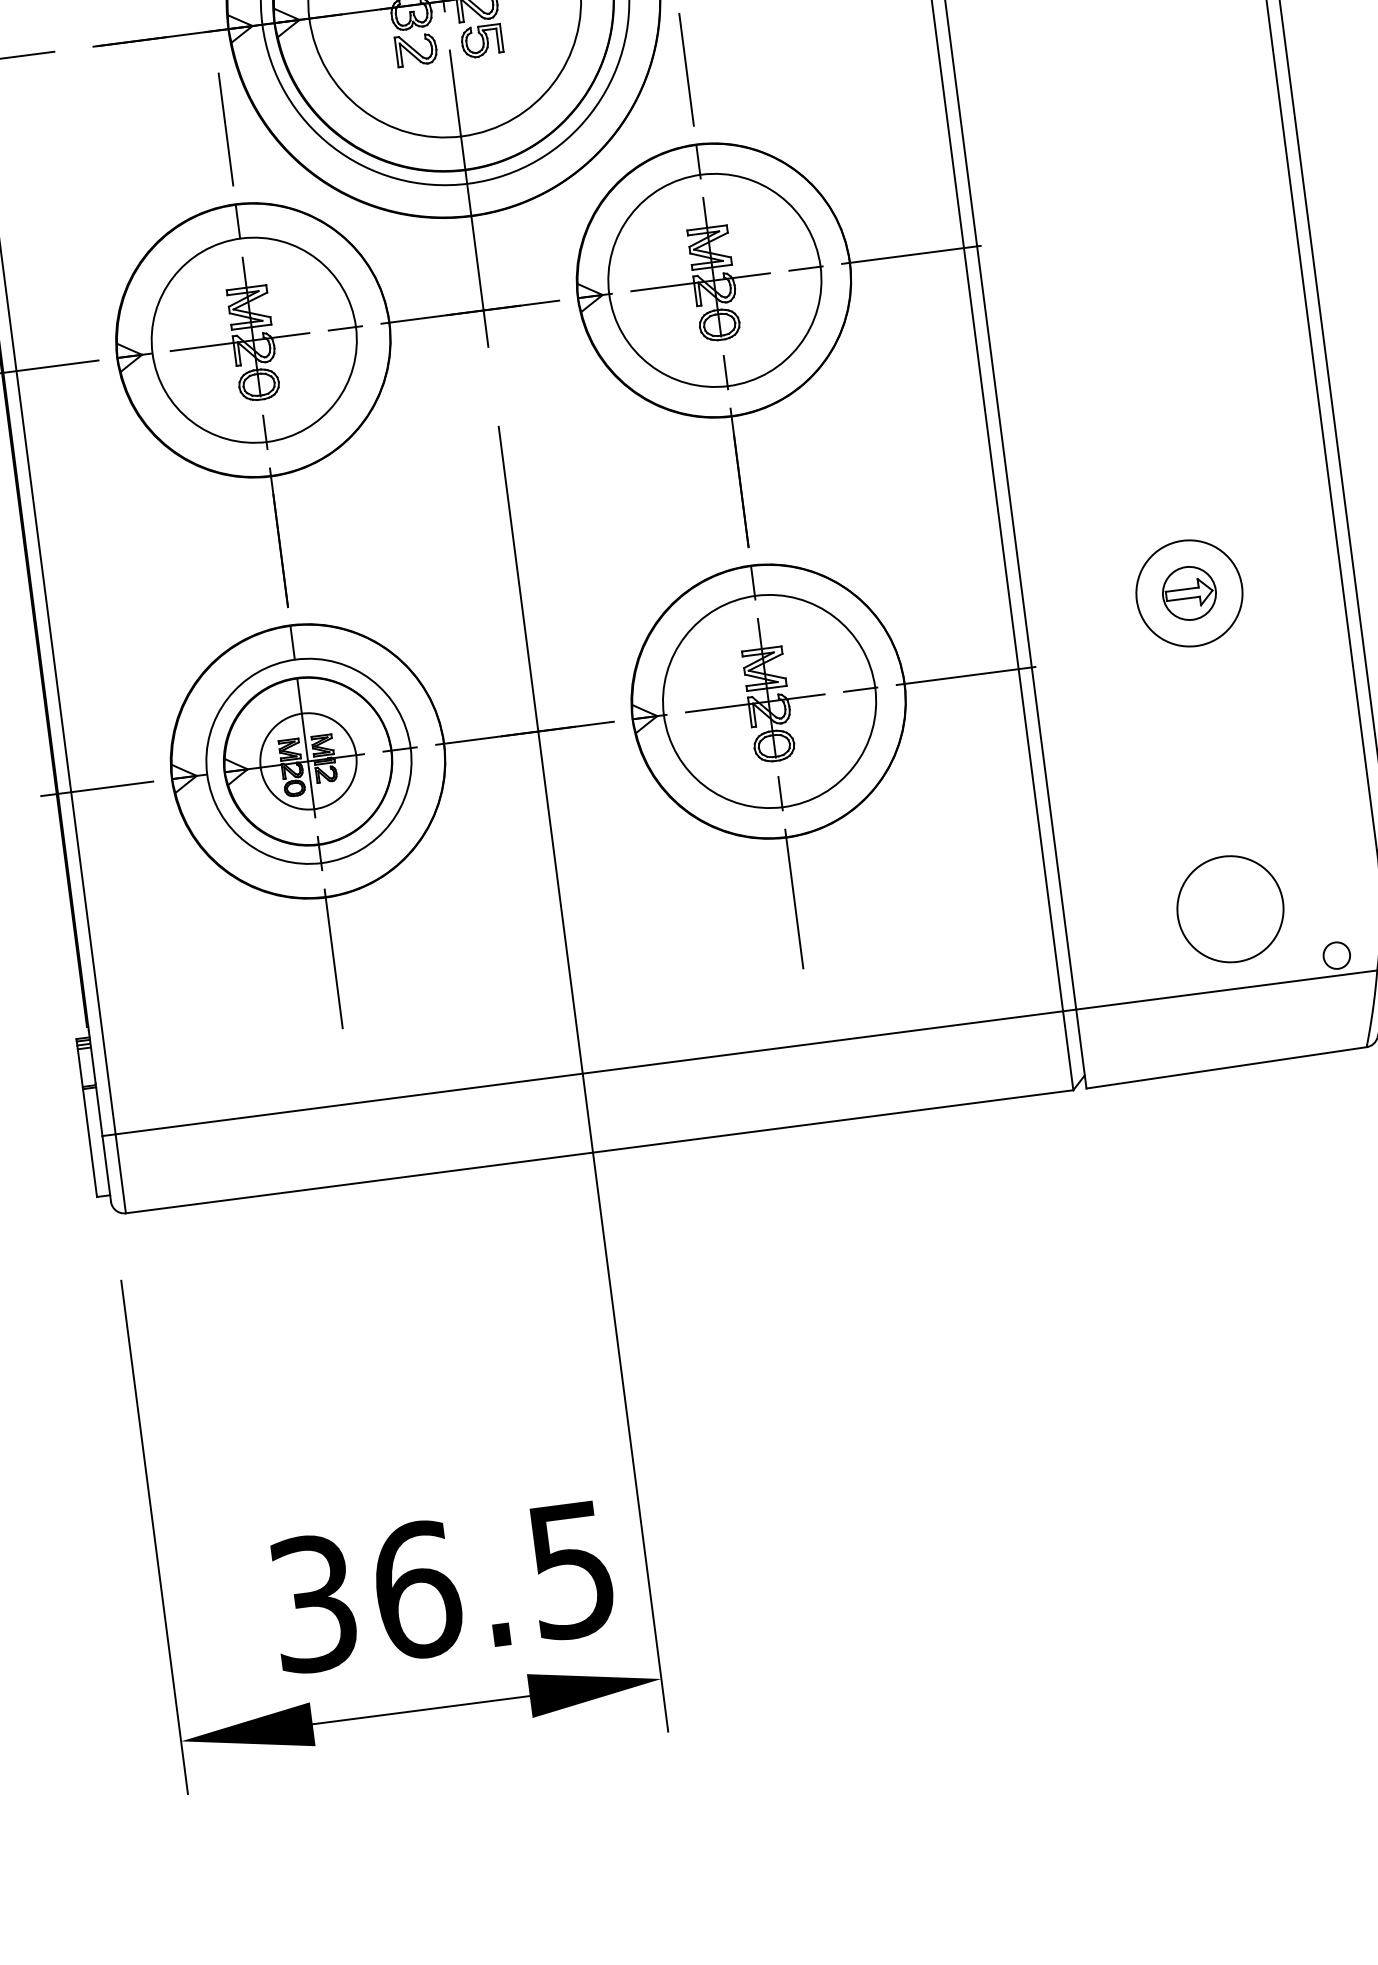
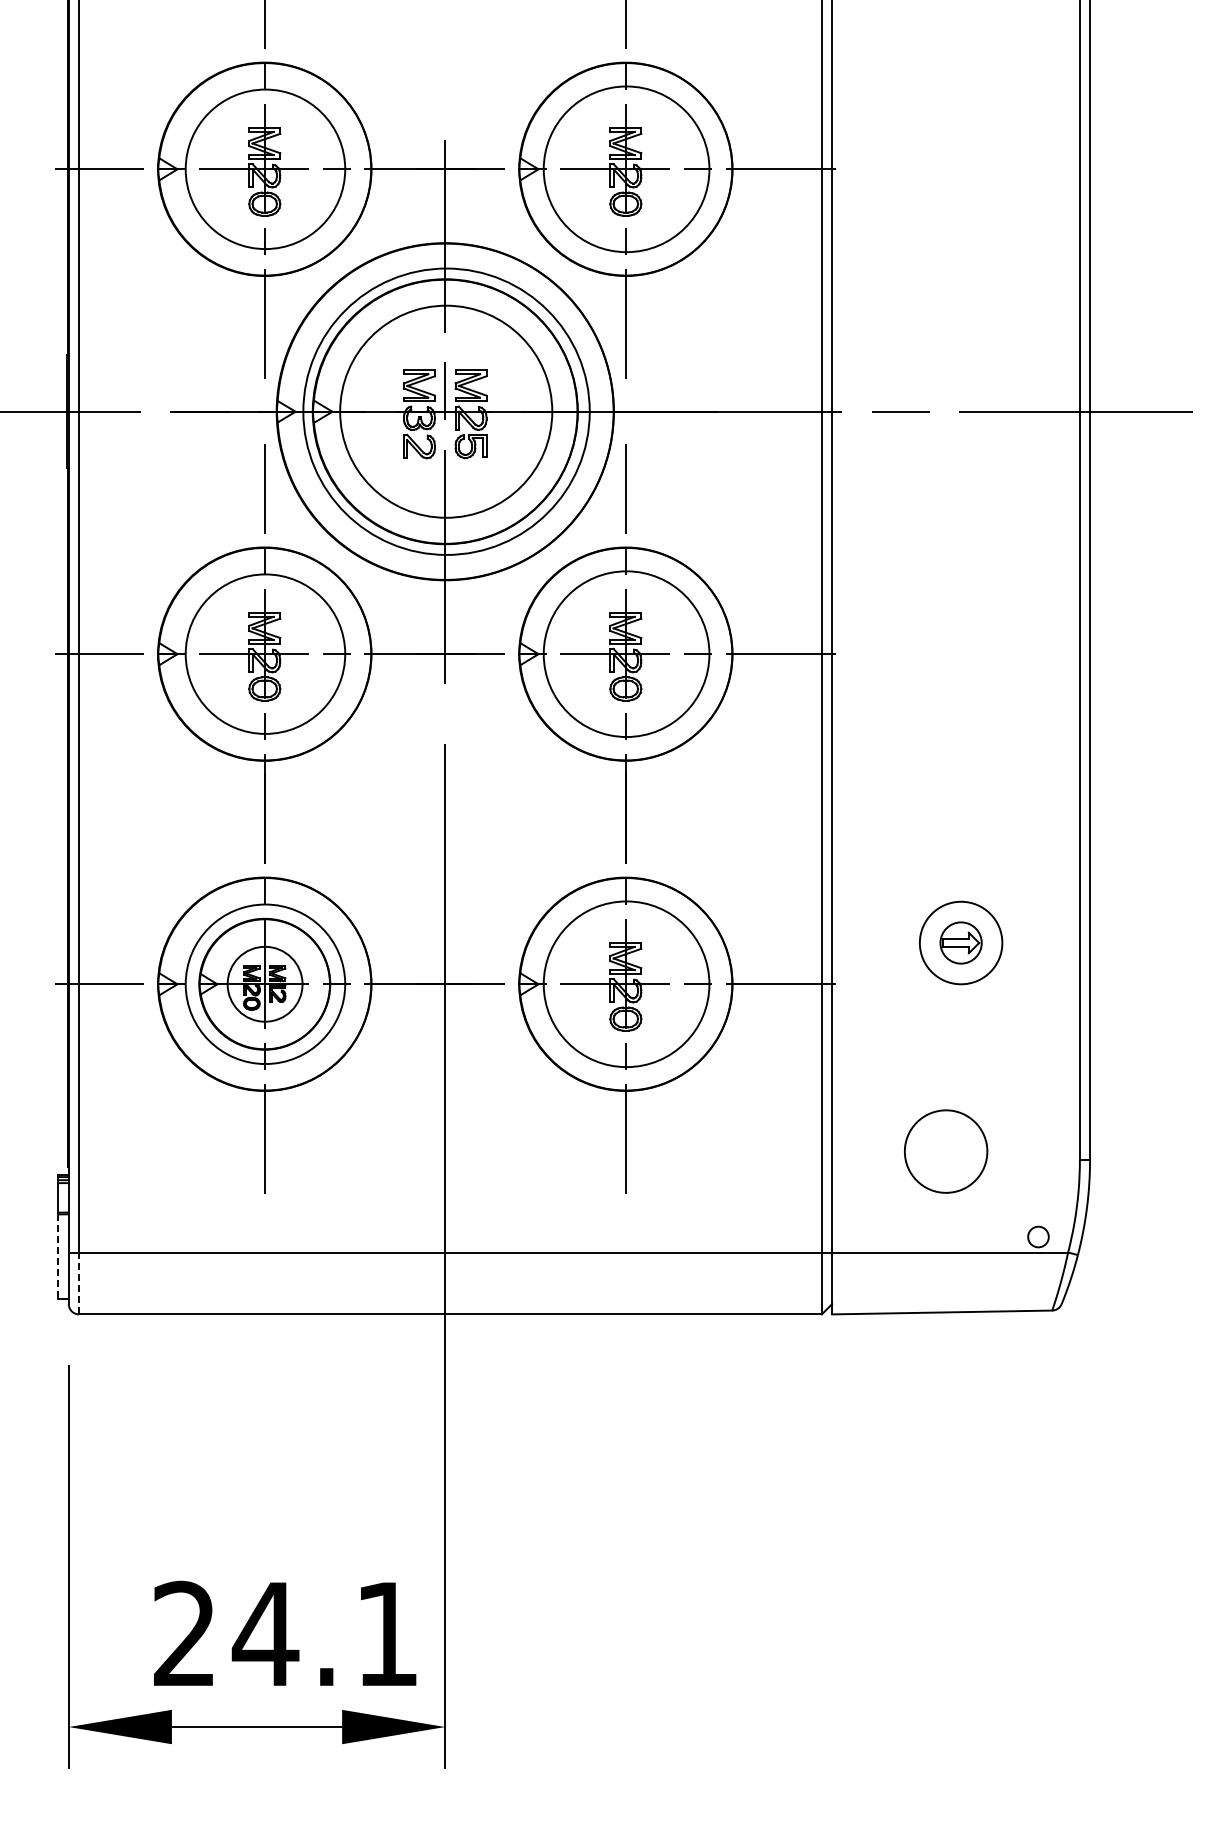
circle: (1230, 909) -> (946, 1151), moved
line: (90, 1144) -> (58, 1257), solid -> dashed
line: (121, 1173) -> (79, 1283), solid -> dashed
text: (442, 1586) -> (285, 1633), 36.5 -> 24.1

